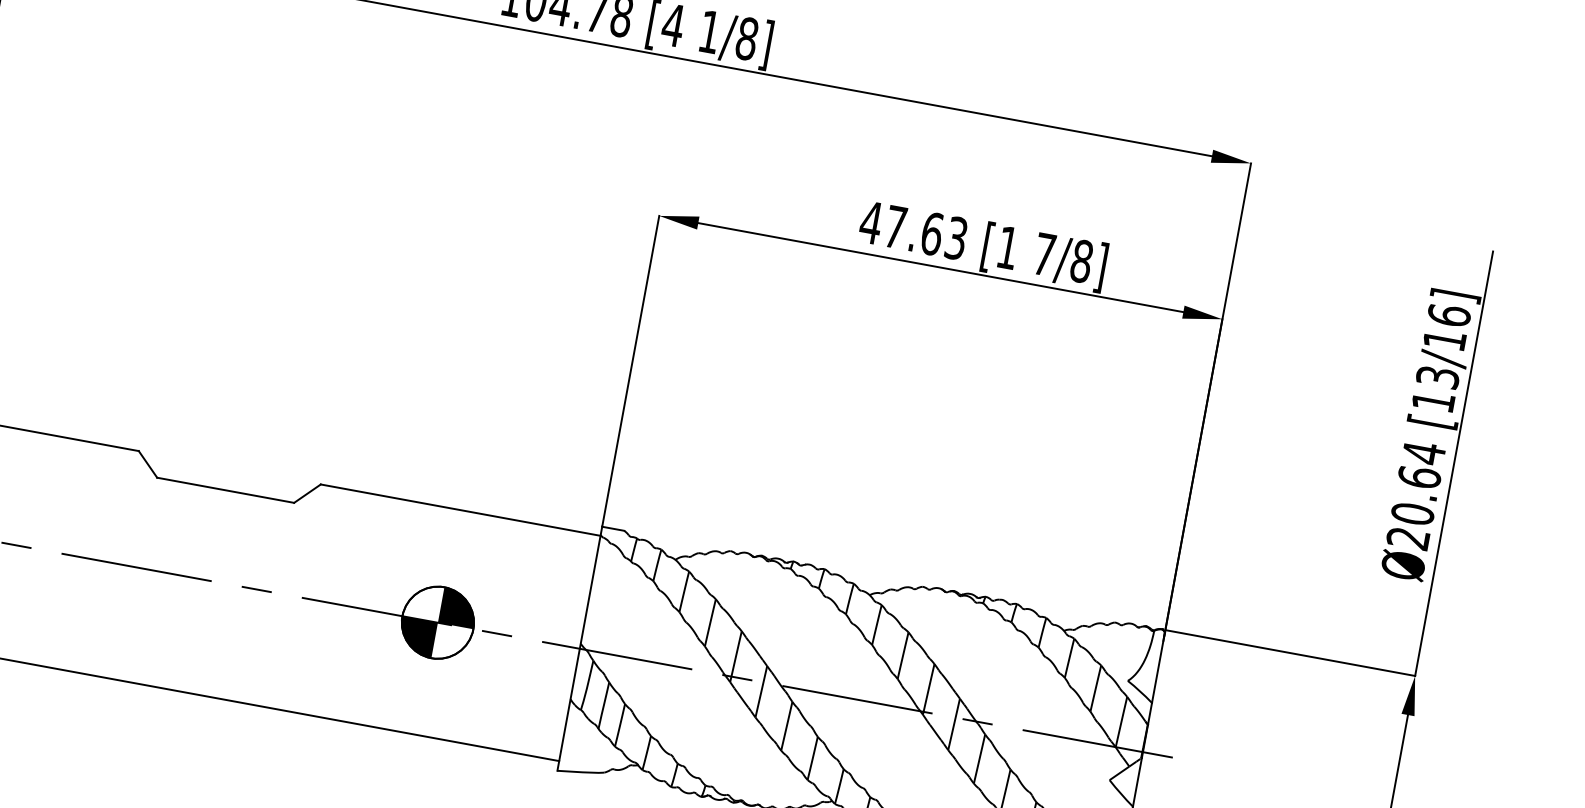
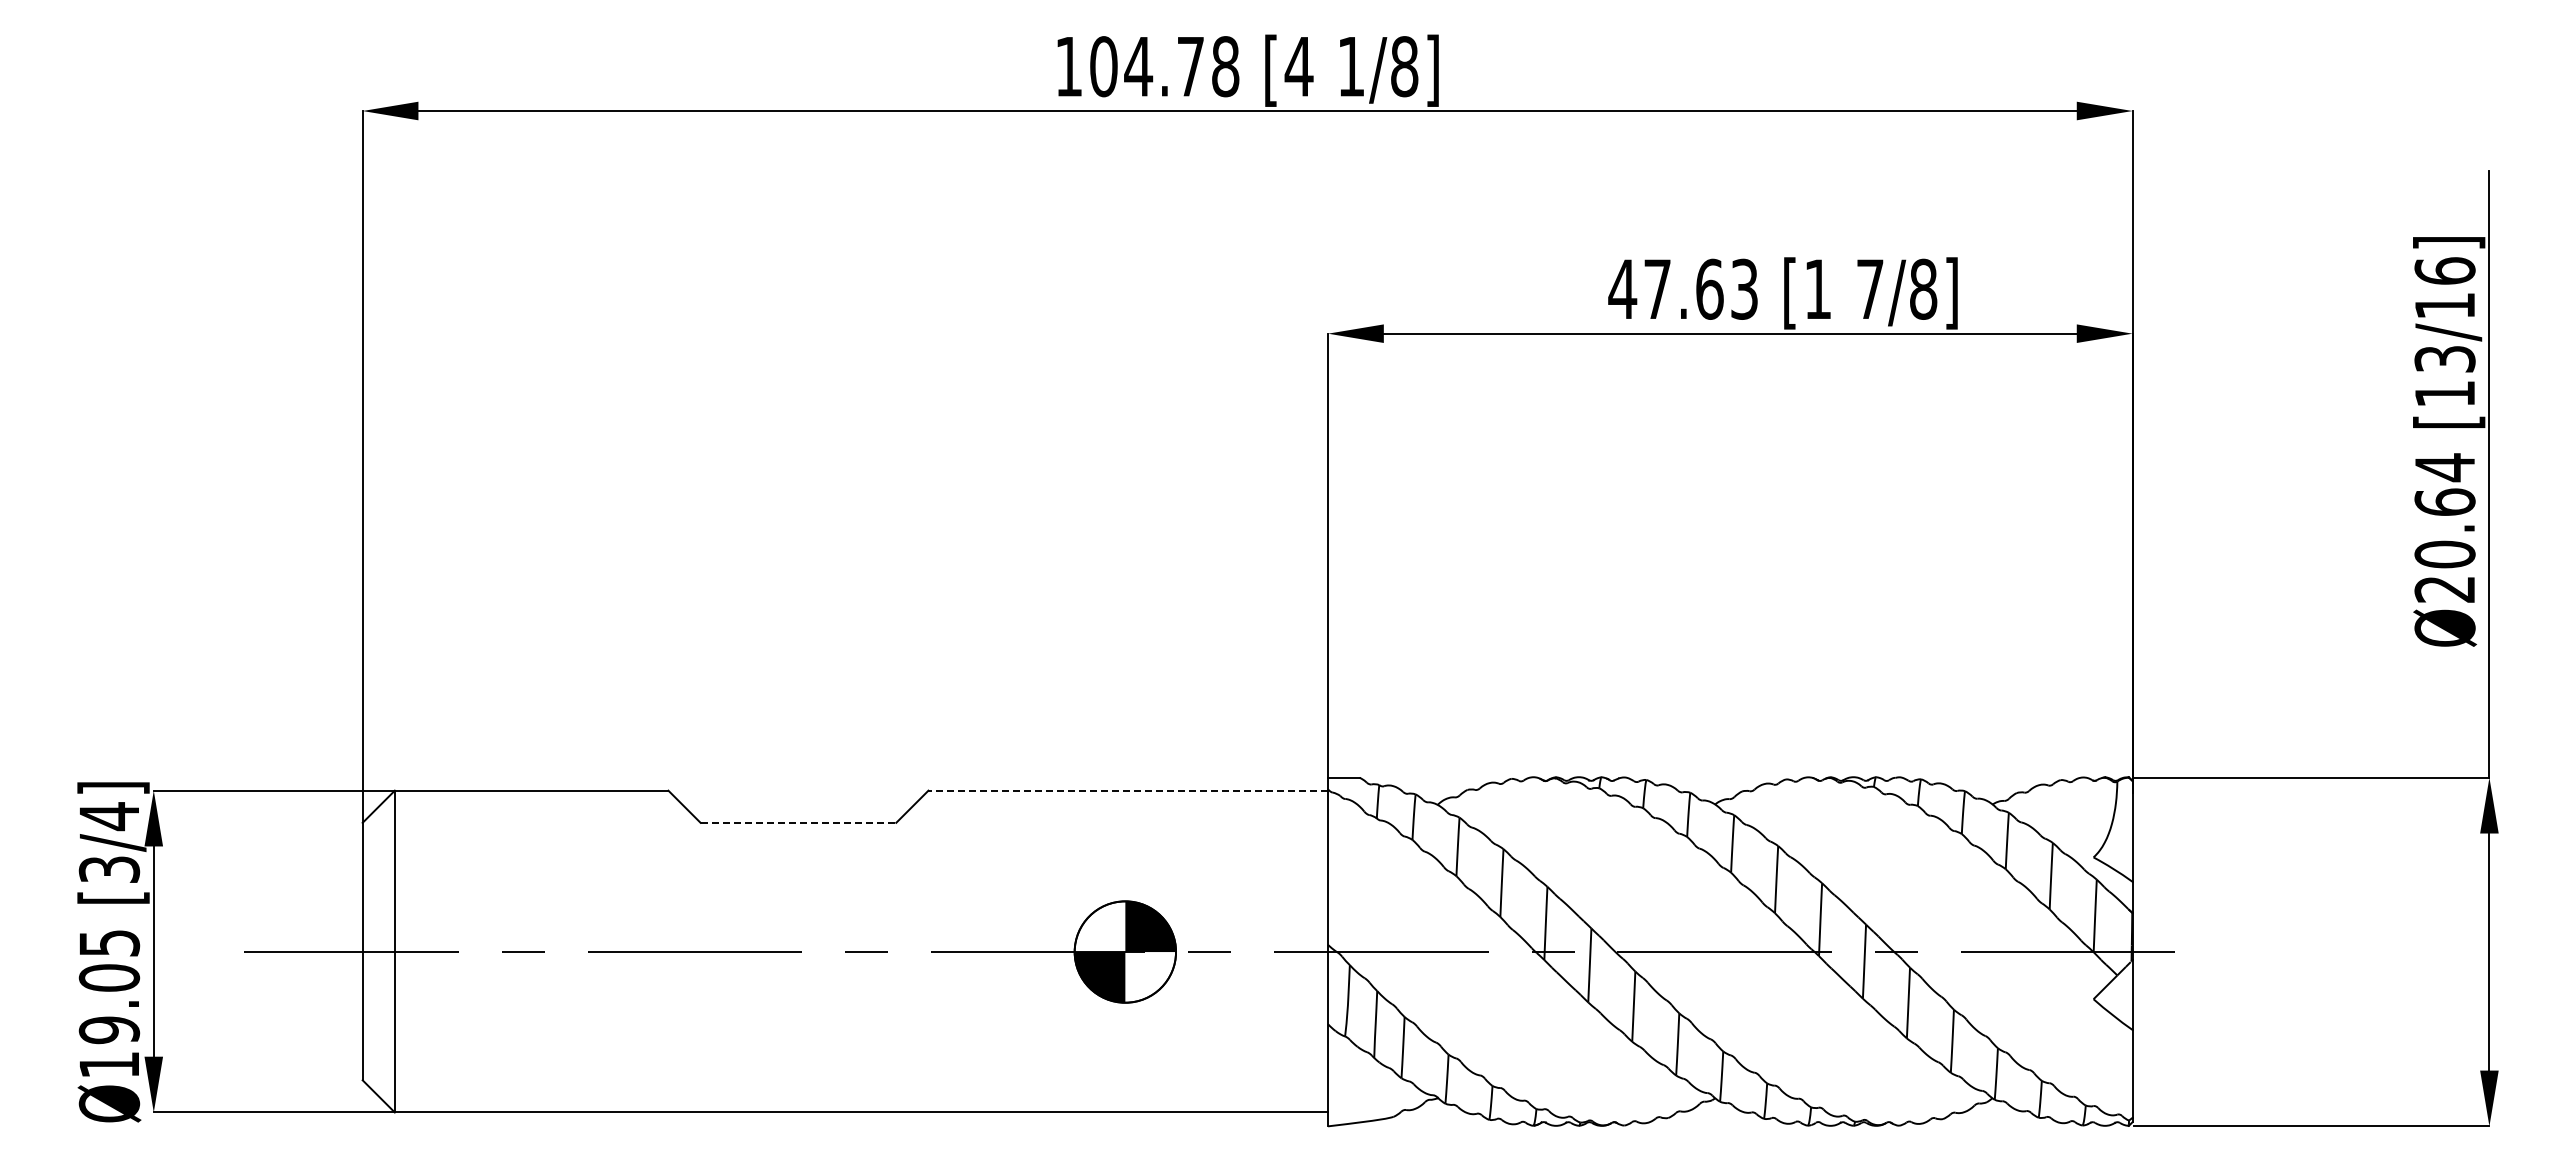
line: (225, 490) -> (798, 822), solid -> dashed
line: (460, 510) -> (1128, 790), solid -> dashed

